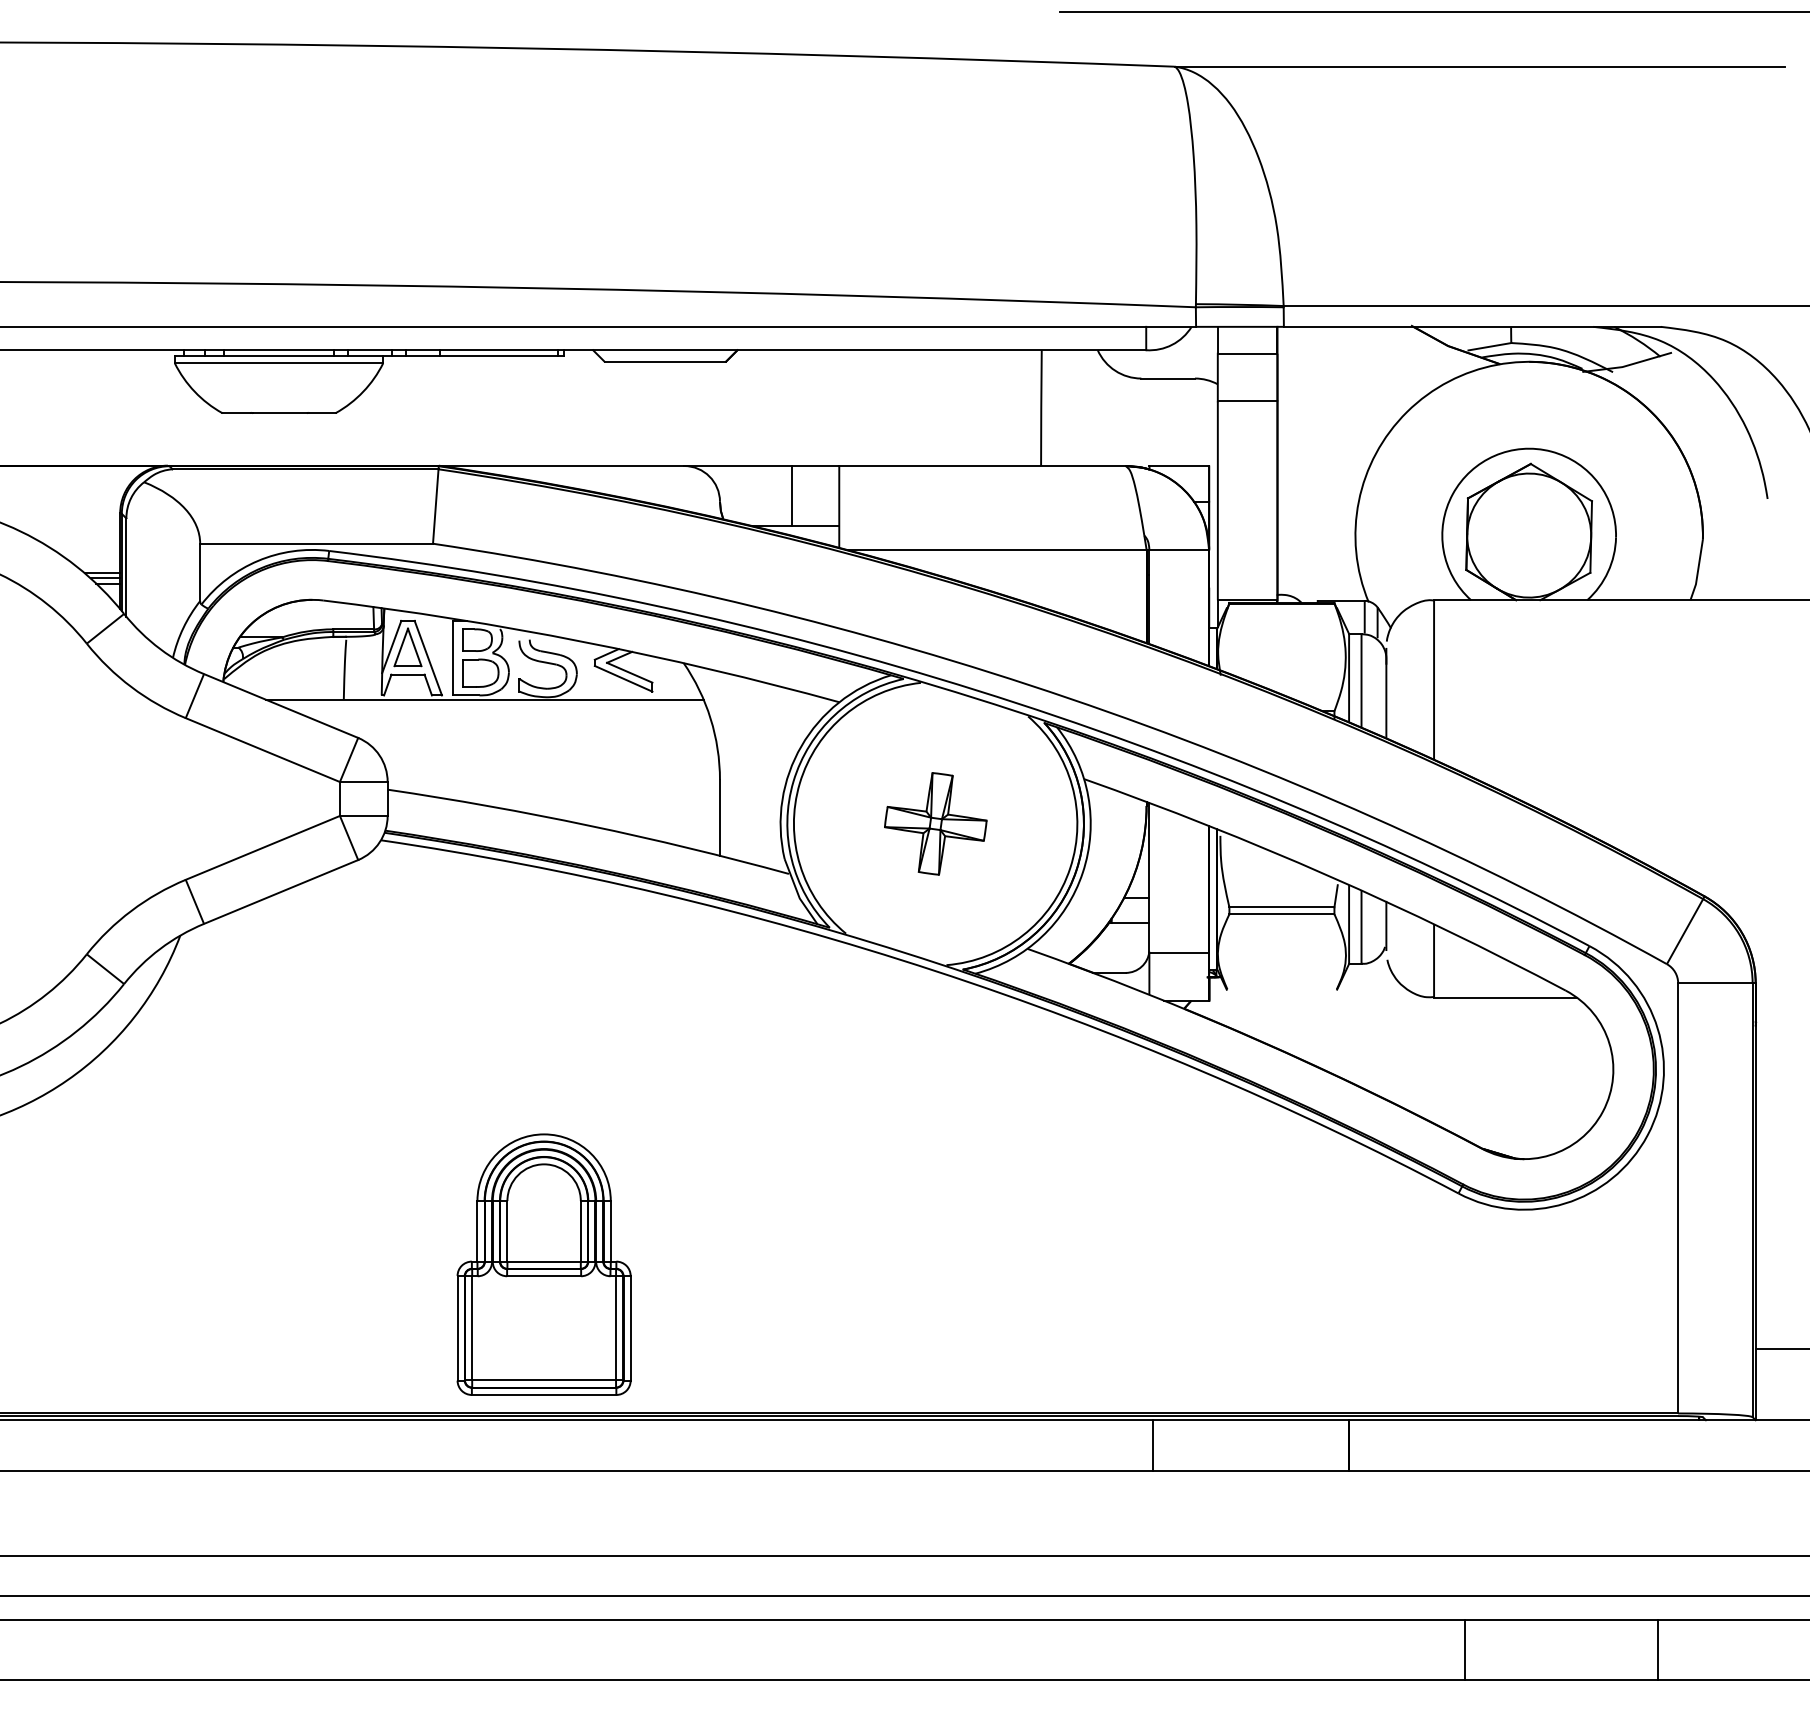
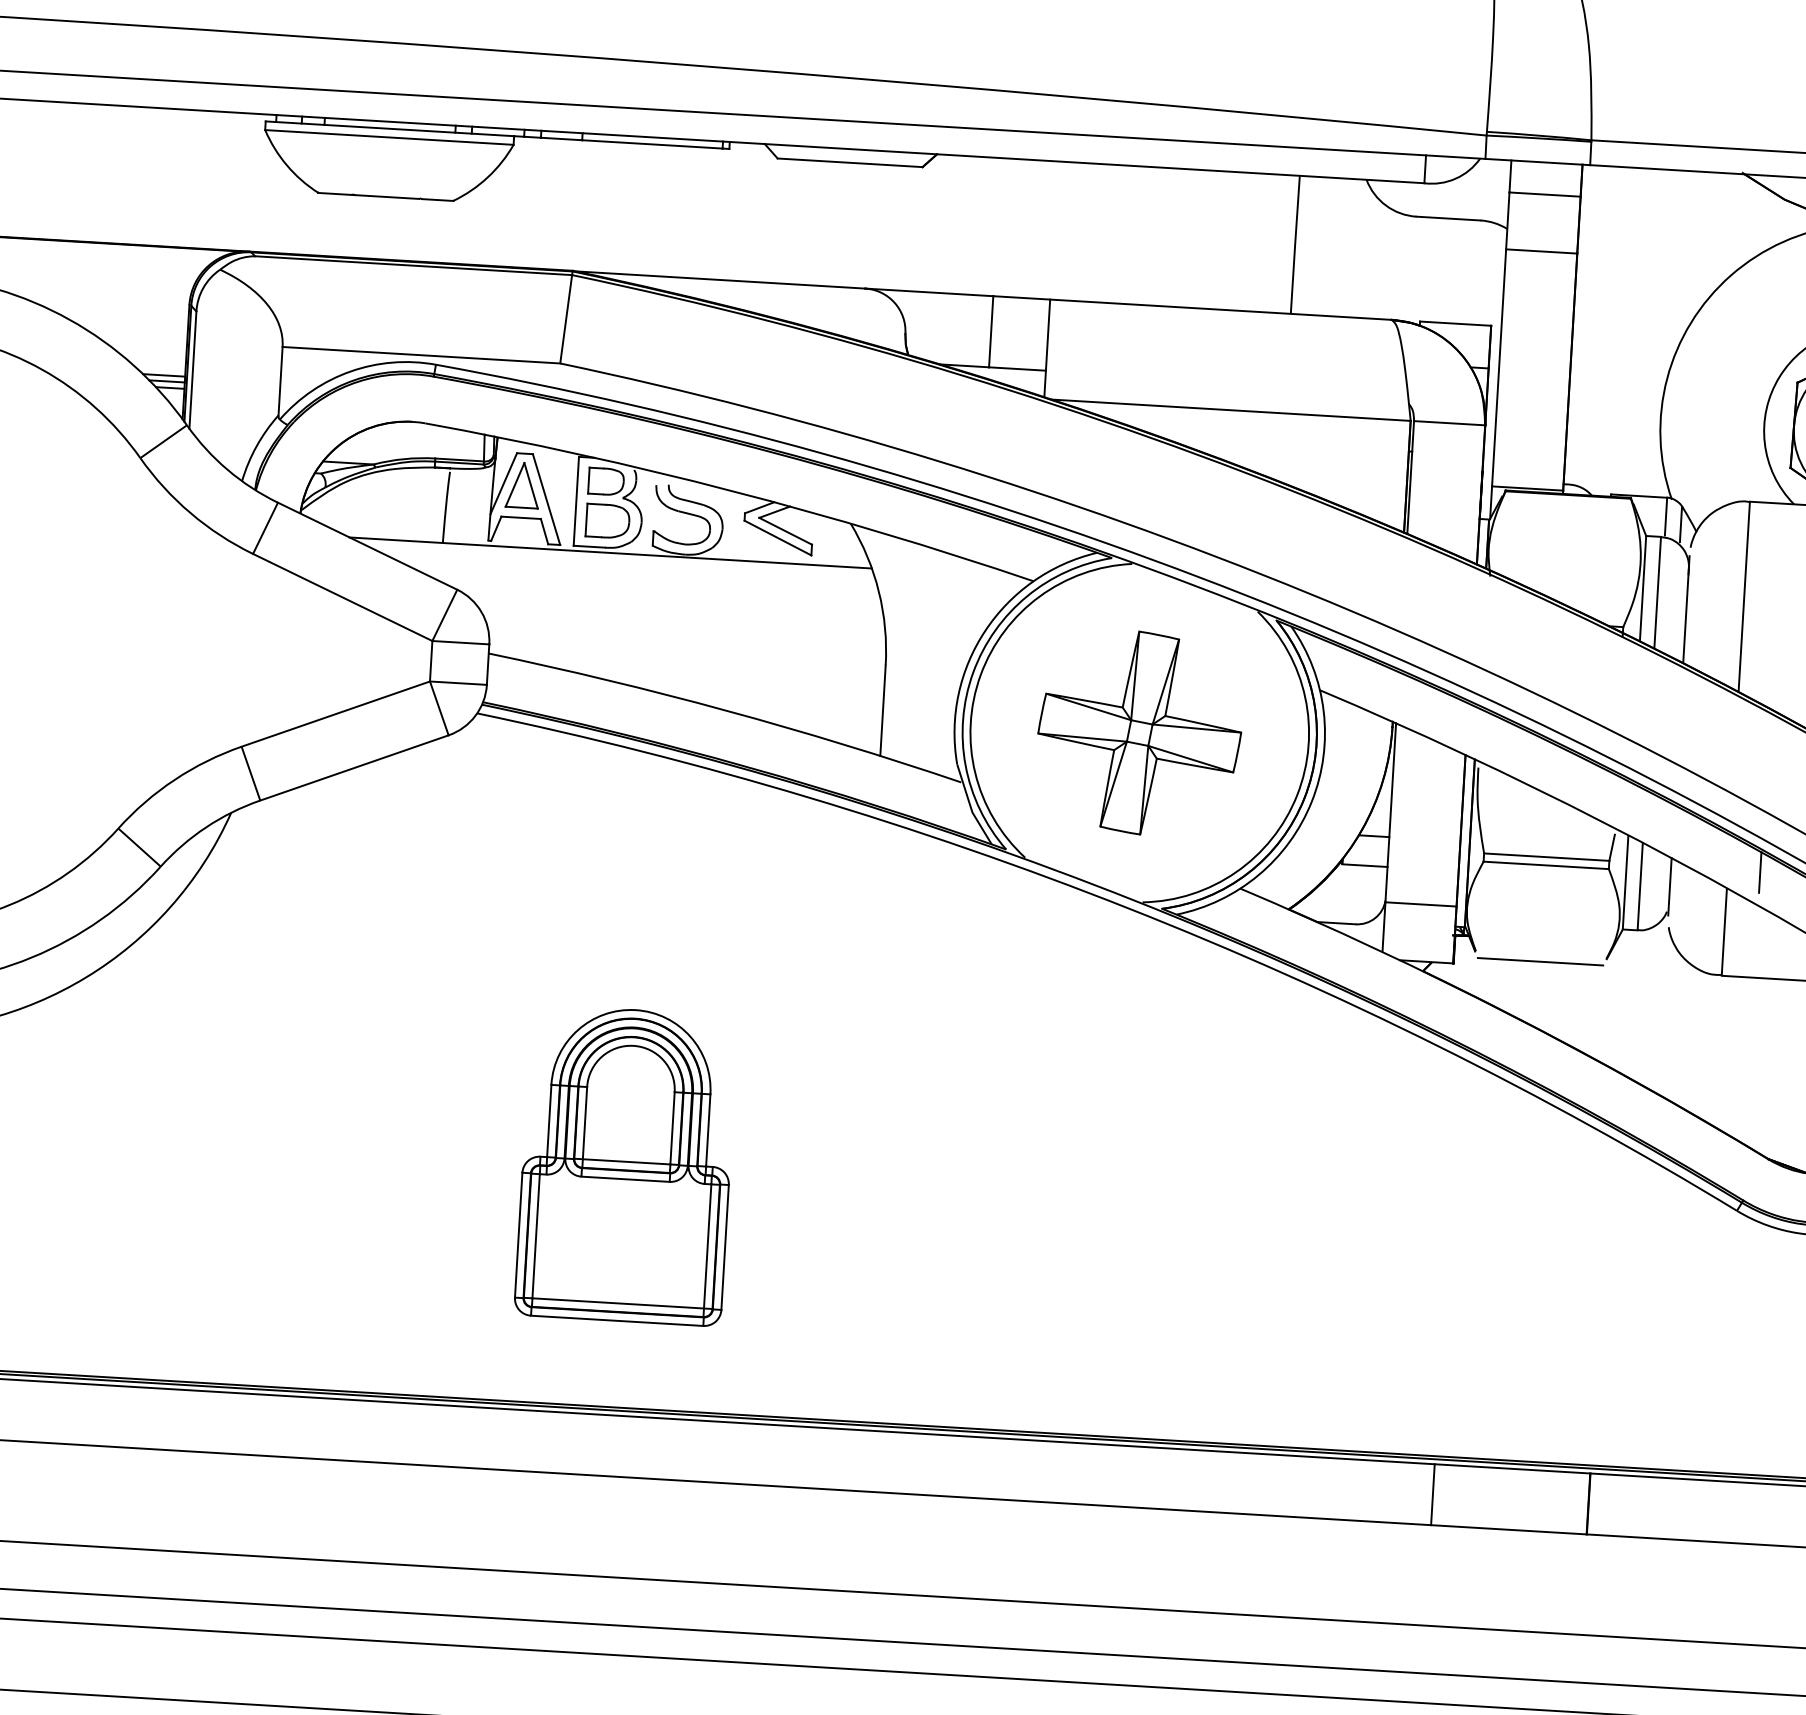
part: (935, 823) -> (1139, 732), size x1.67
line: (1461, 909) -> (1760, 872), added
line: (1281, 995) -> (1539, 962), added
part: (543, 1264) -> (625, 1165), moved
line: (1153, 1445) -> (1432, 1494), moved

